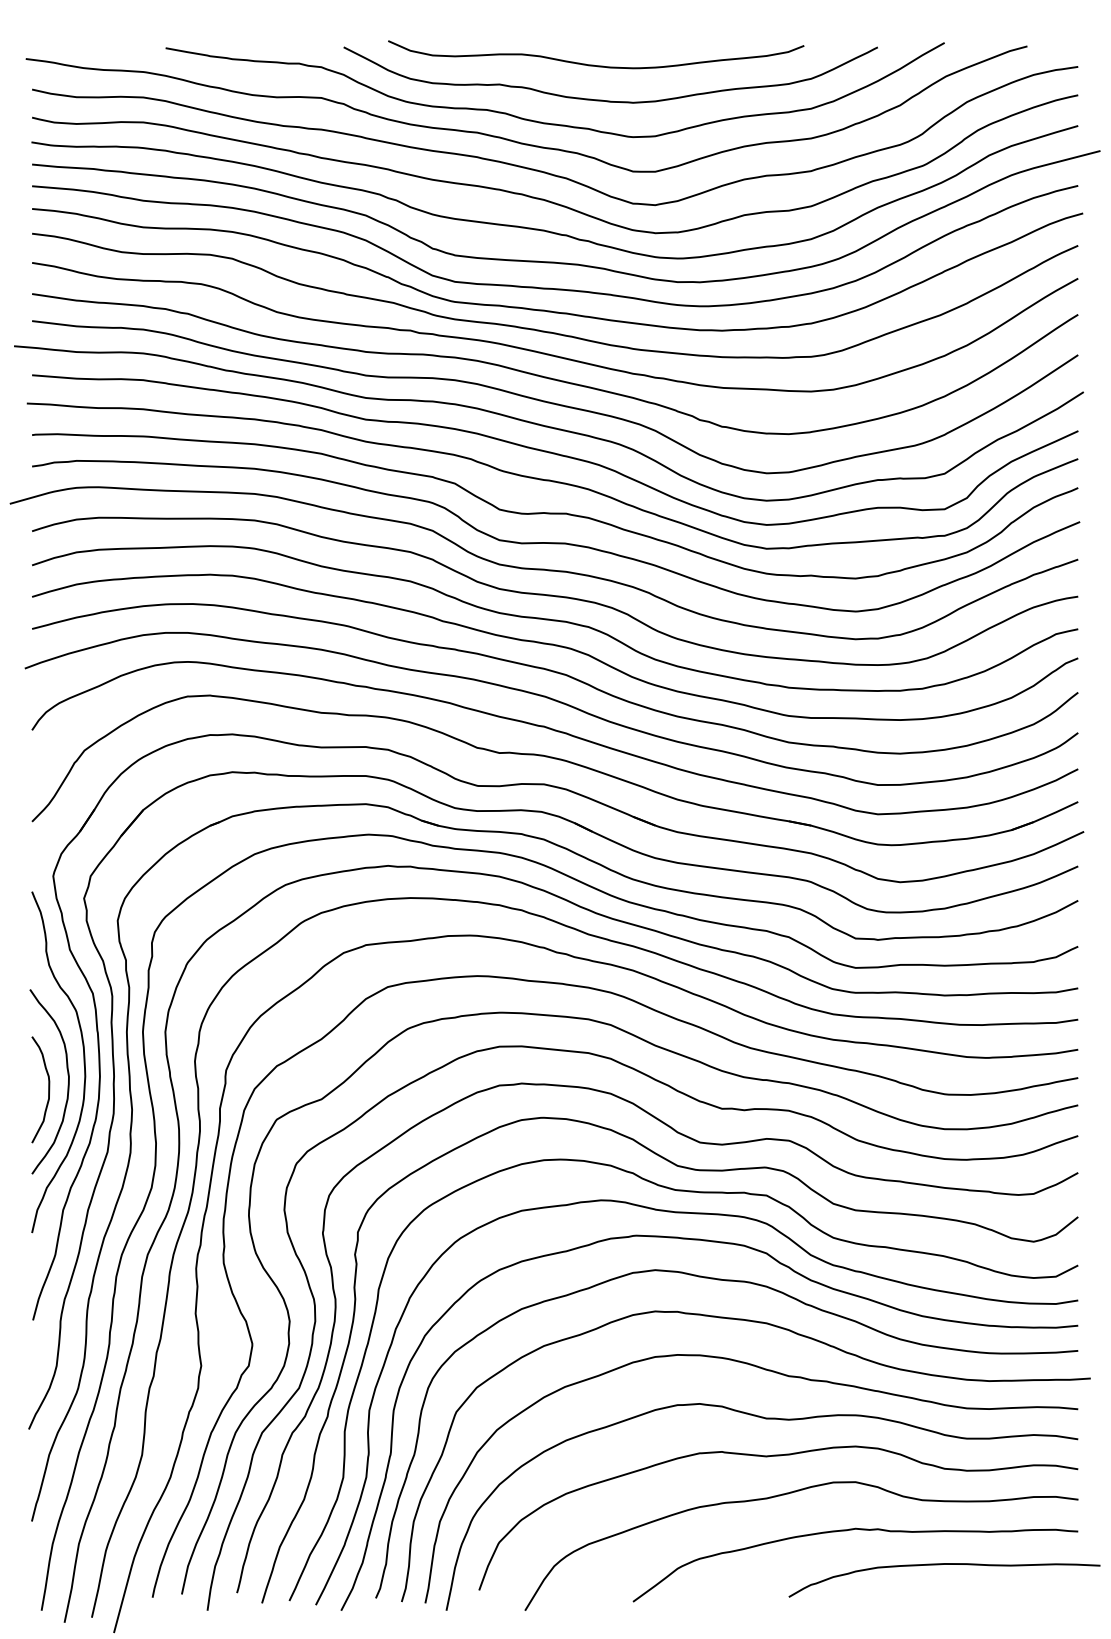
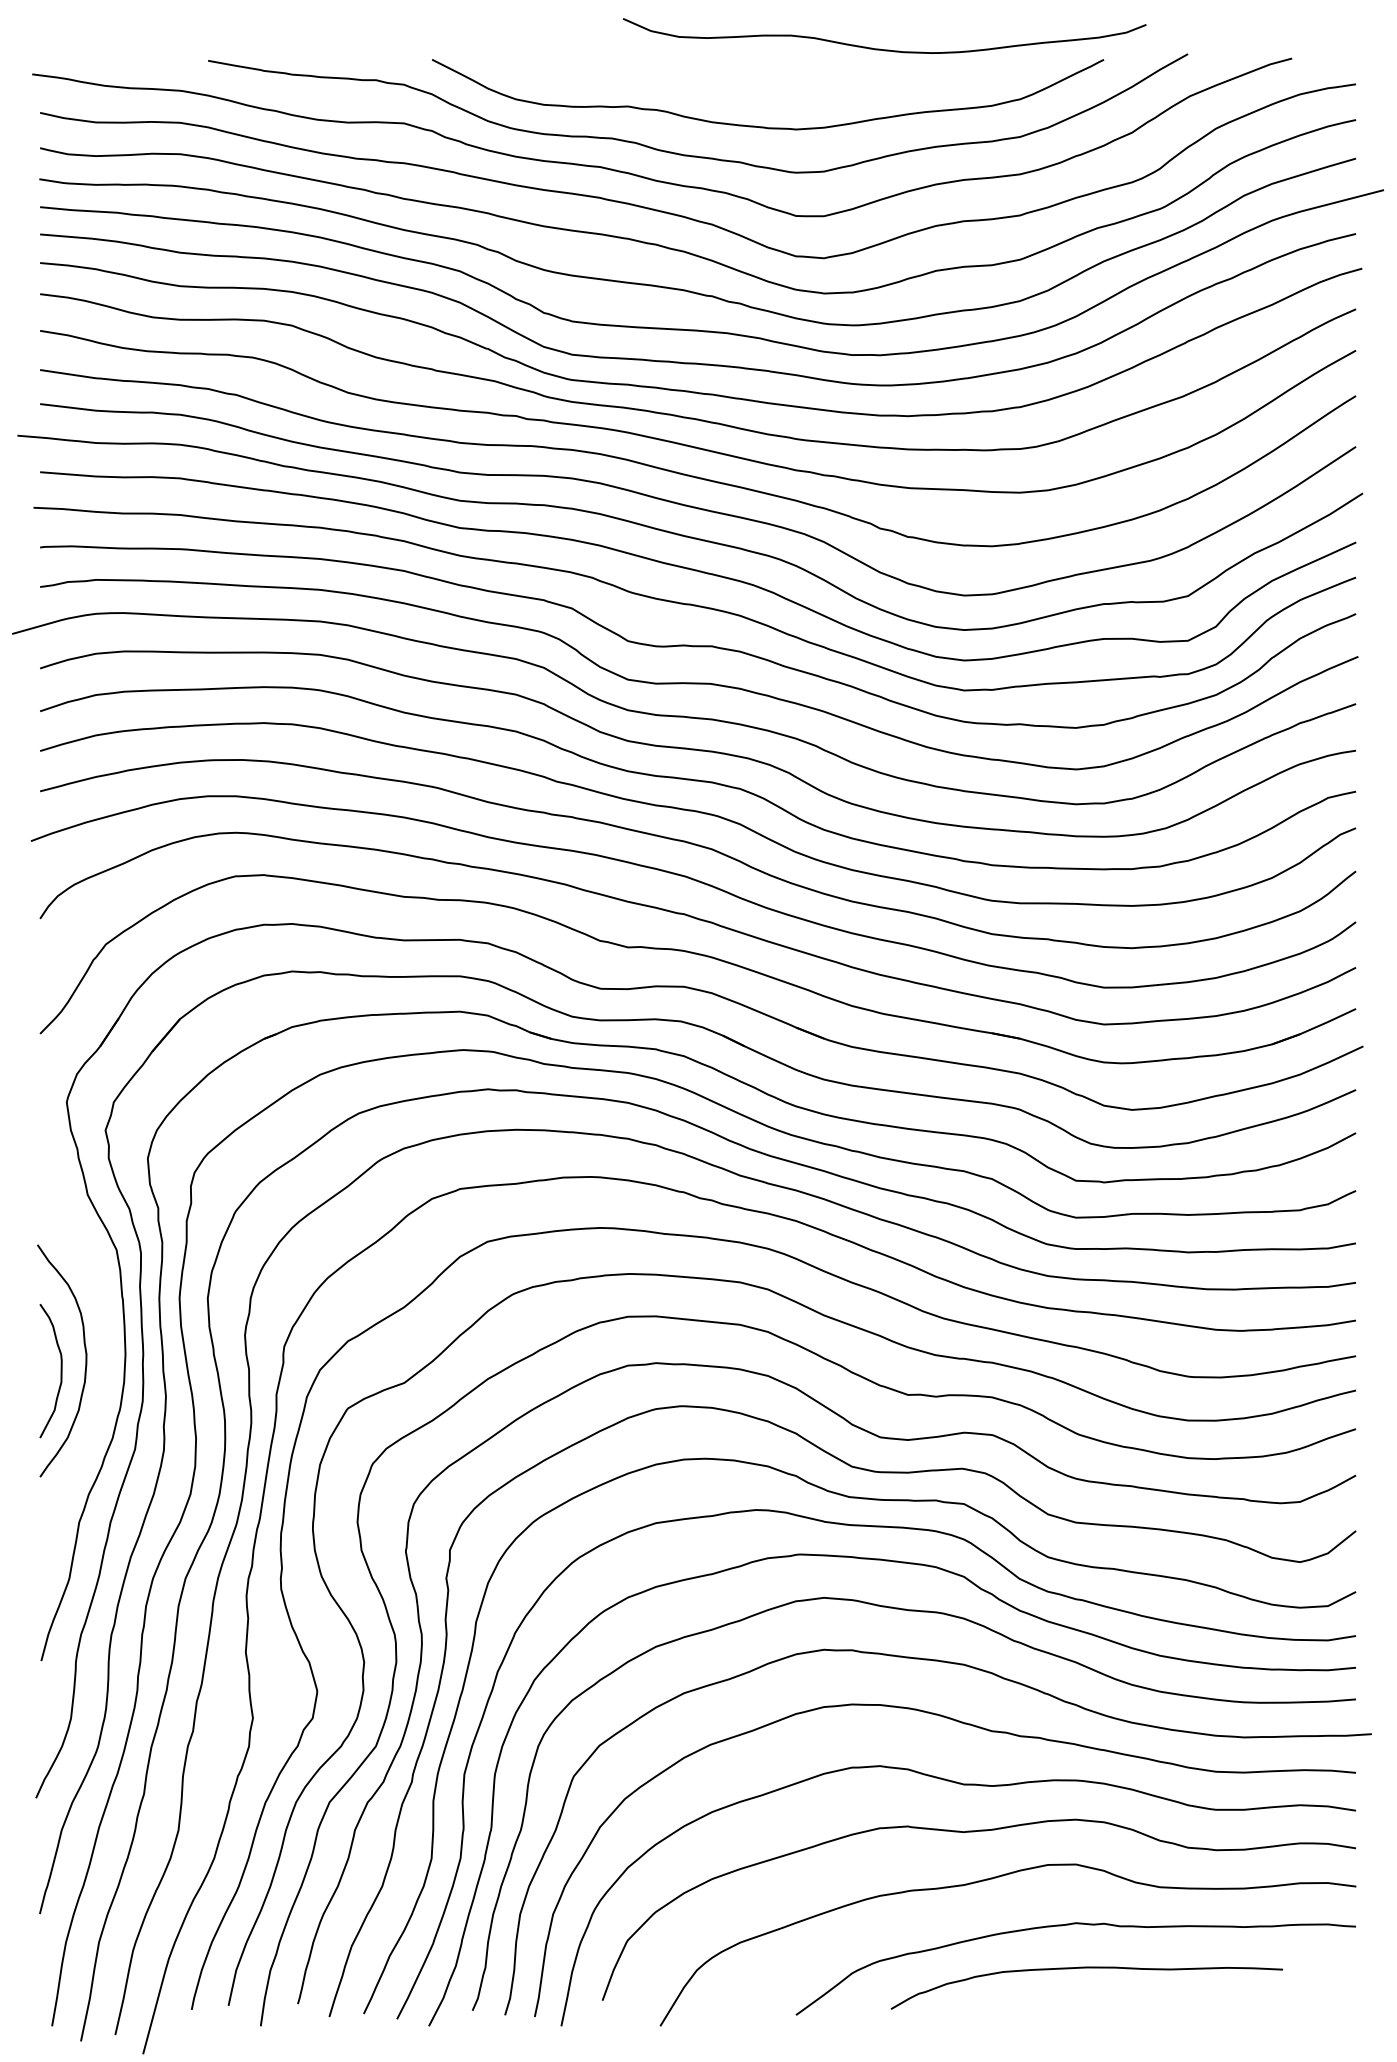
curve: (592, 64) -> (880, 48), moved
curve: (84, 1062) -> (105, 1336), removed
curve: (944, 1564) -> (1086, 1968), moved

